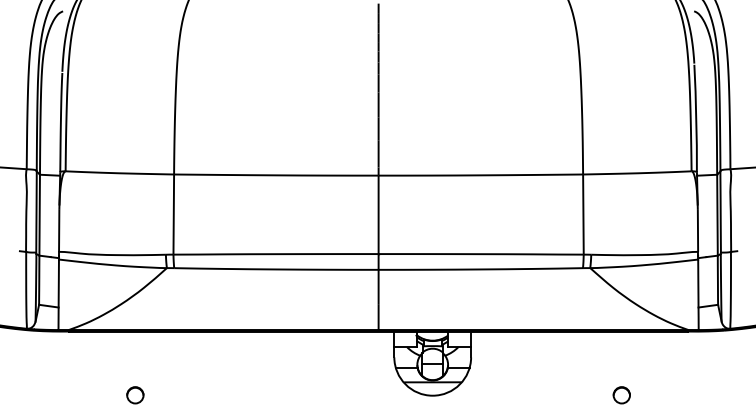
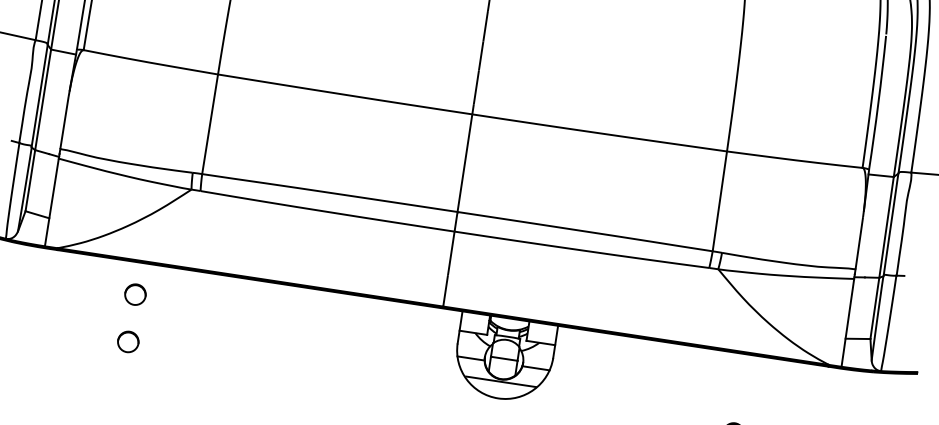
circle: (135, 357) -> (135, 294), added

